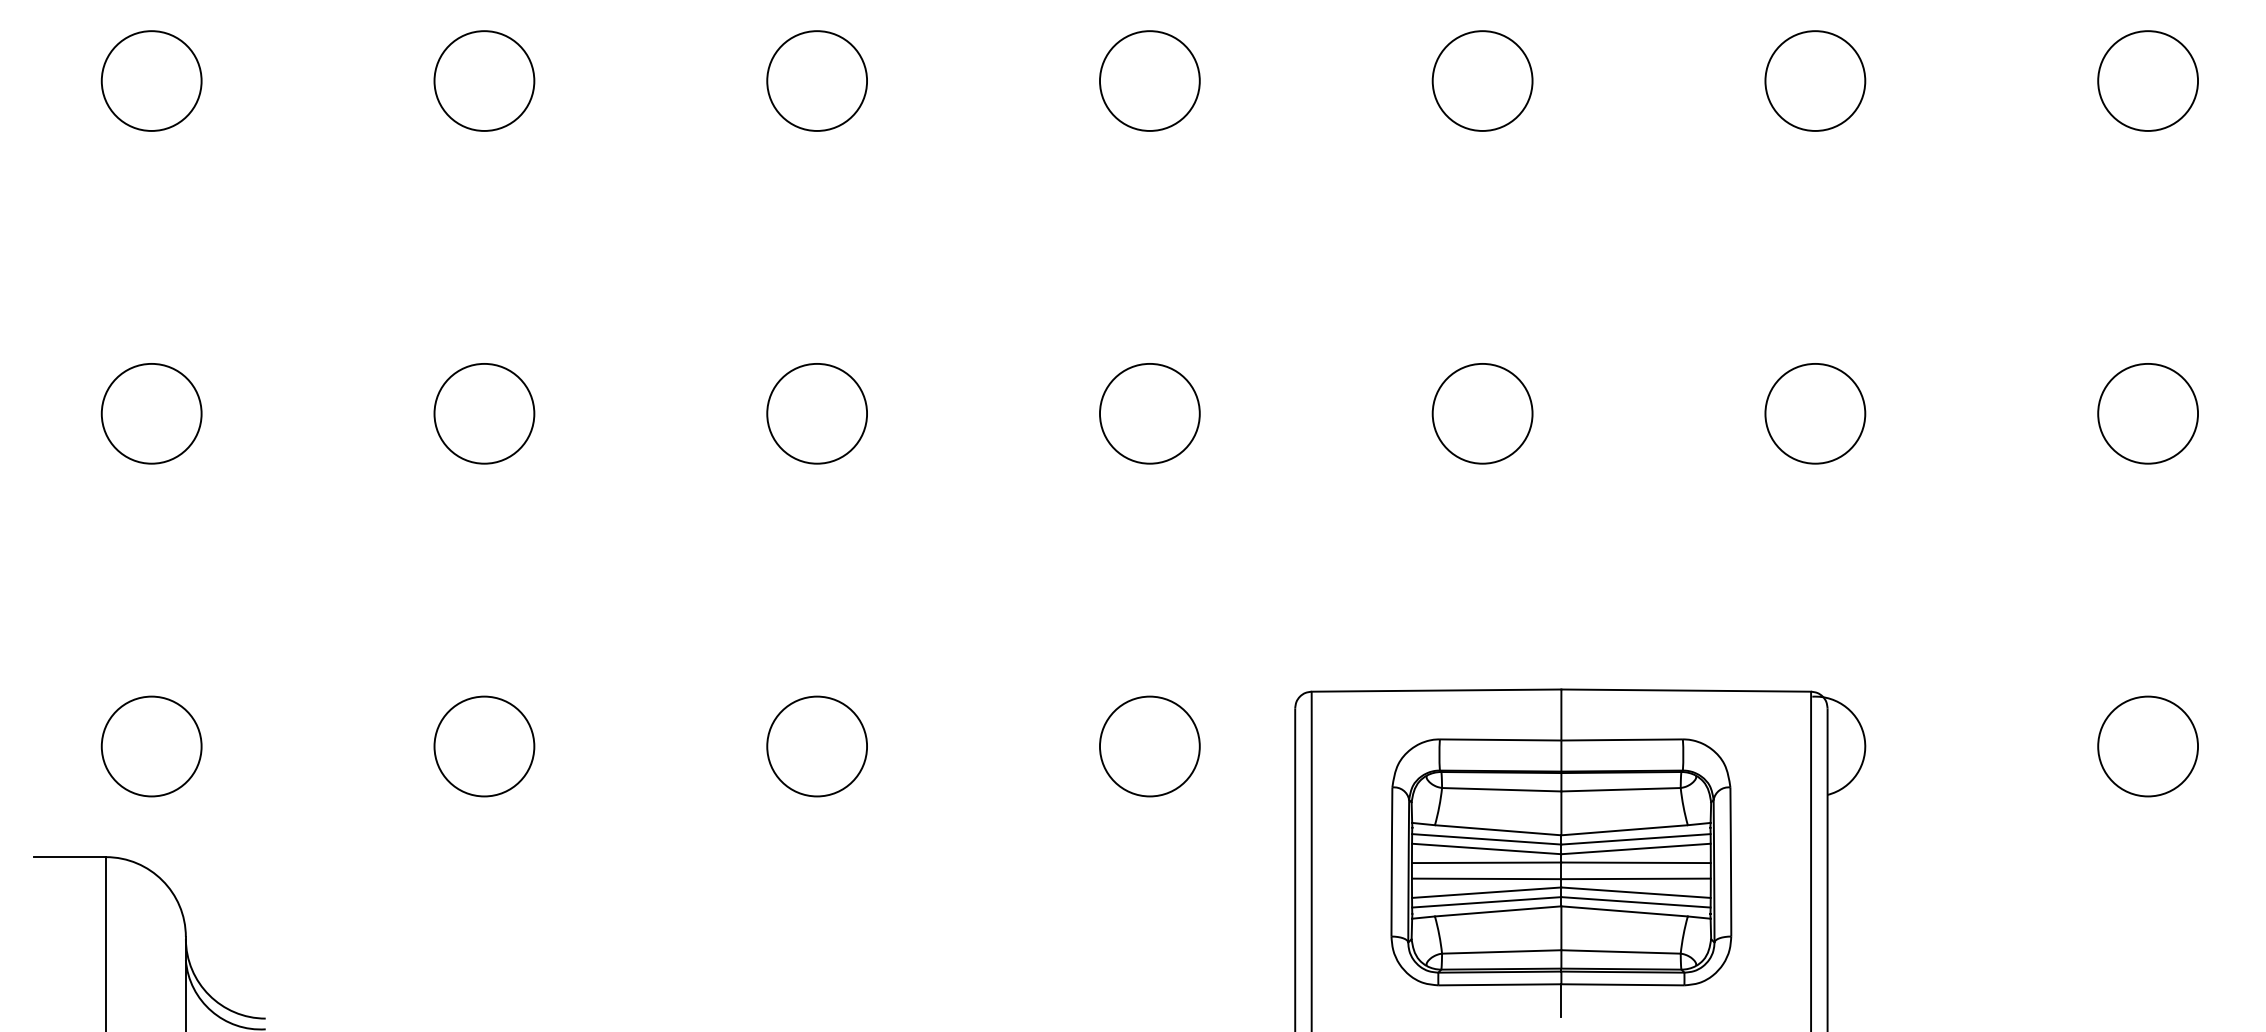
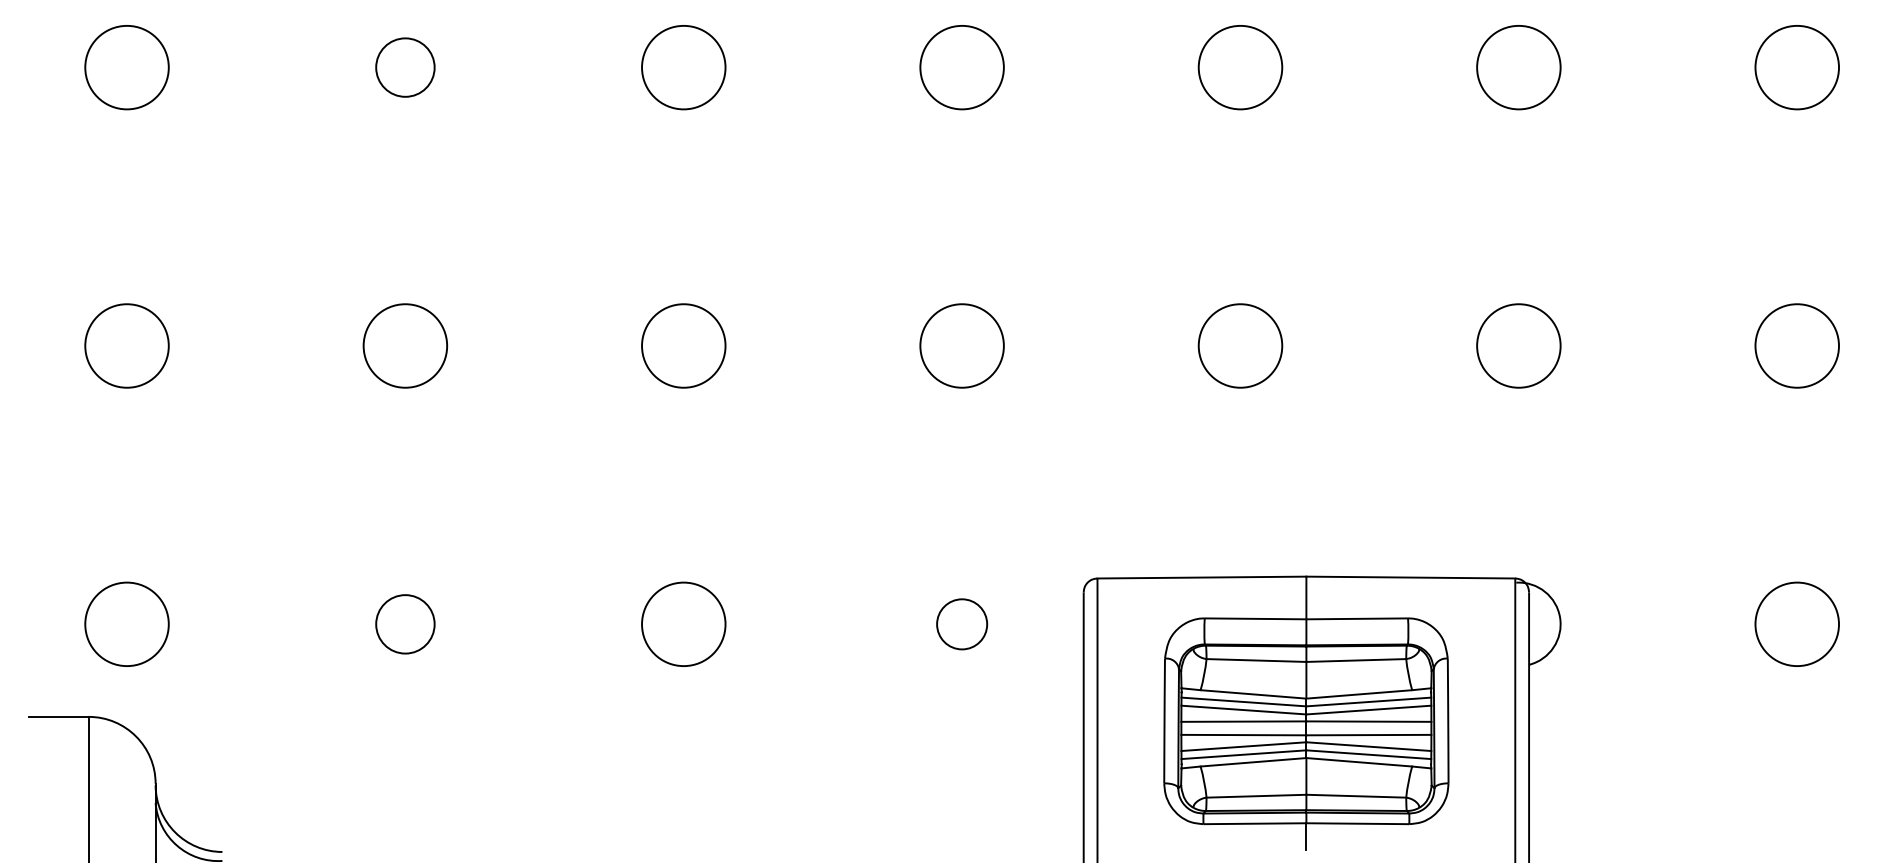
circle: (484, 80) -> (405, 67), size x0.7
circle: (484, 746) -> (405, 624), size x0.7
circle: (1149, 746) -> (961, 624), size x0.6

